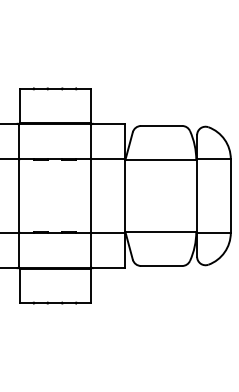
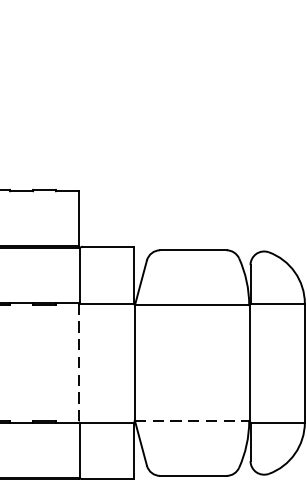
line: (90, 196) -> (78, 363), solid -> dashed
line: (161, 231) -> (193, 420), solid -> dashed

